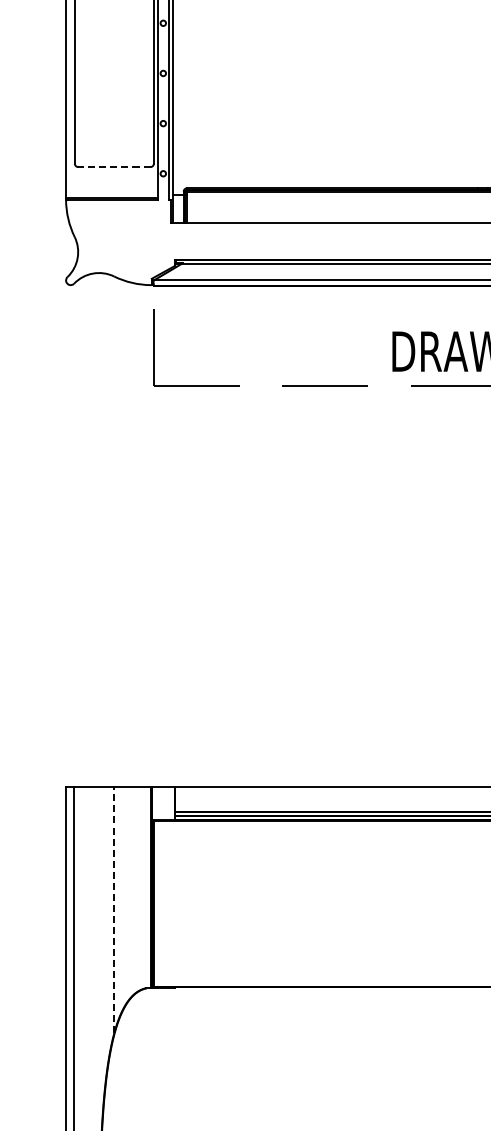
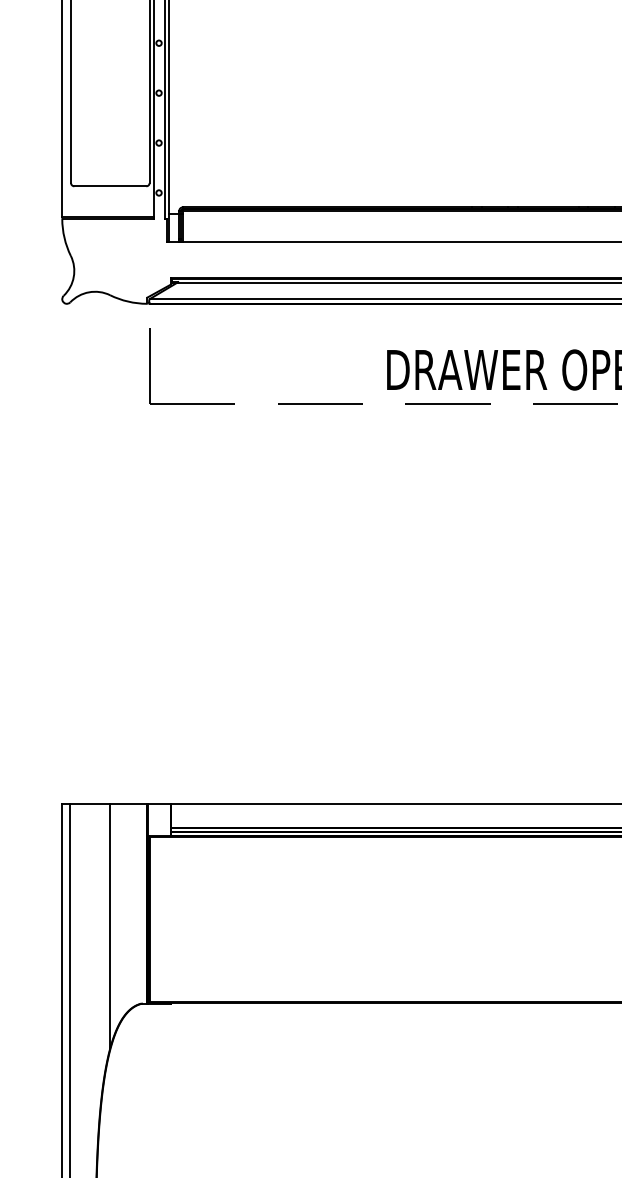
line: (114, 167) -> (110, 186), dashed -> solid
line: (114, 910) -> (110, 926), dashed -> solid

